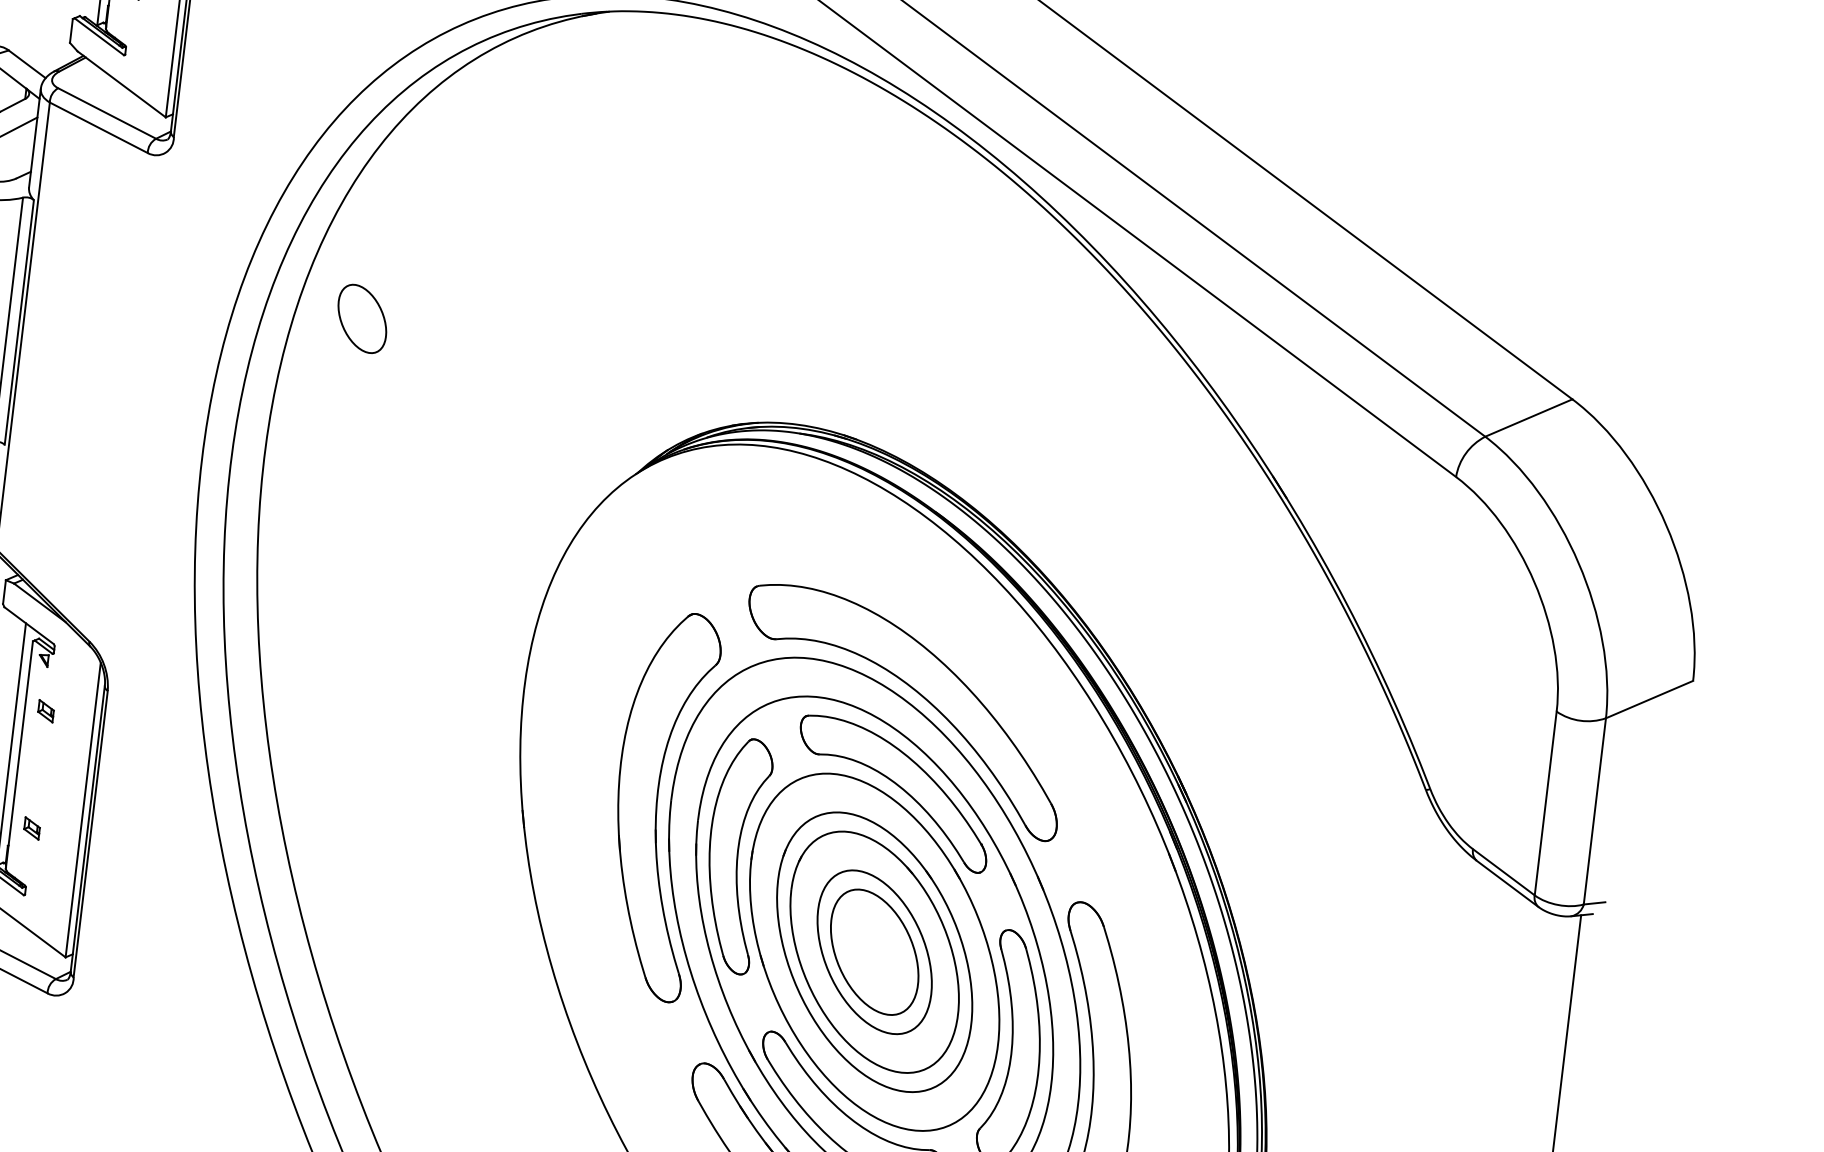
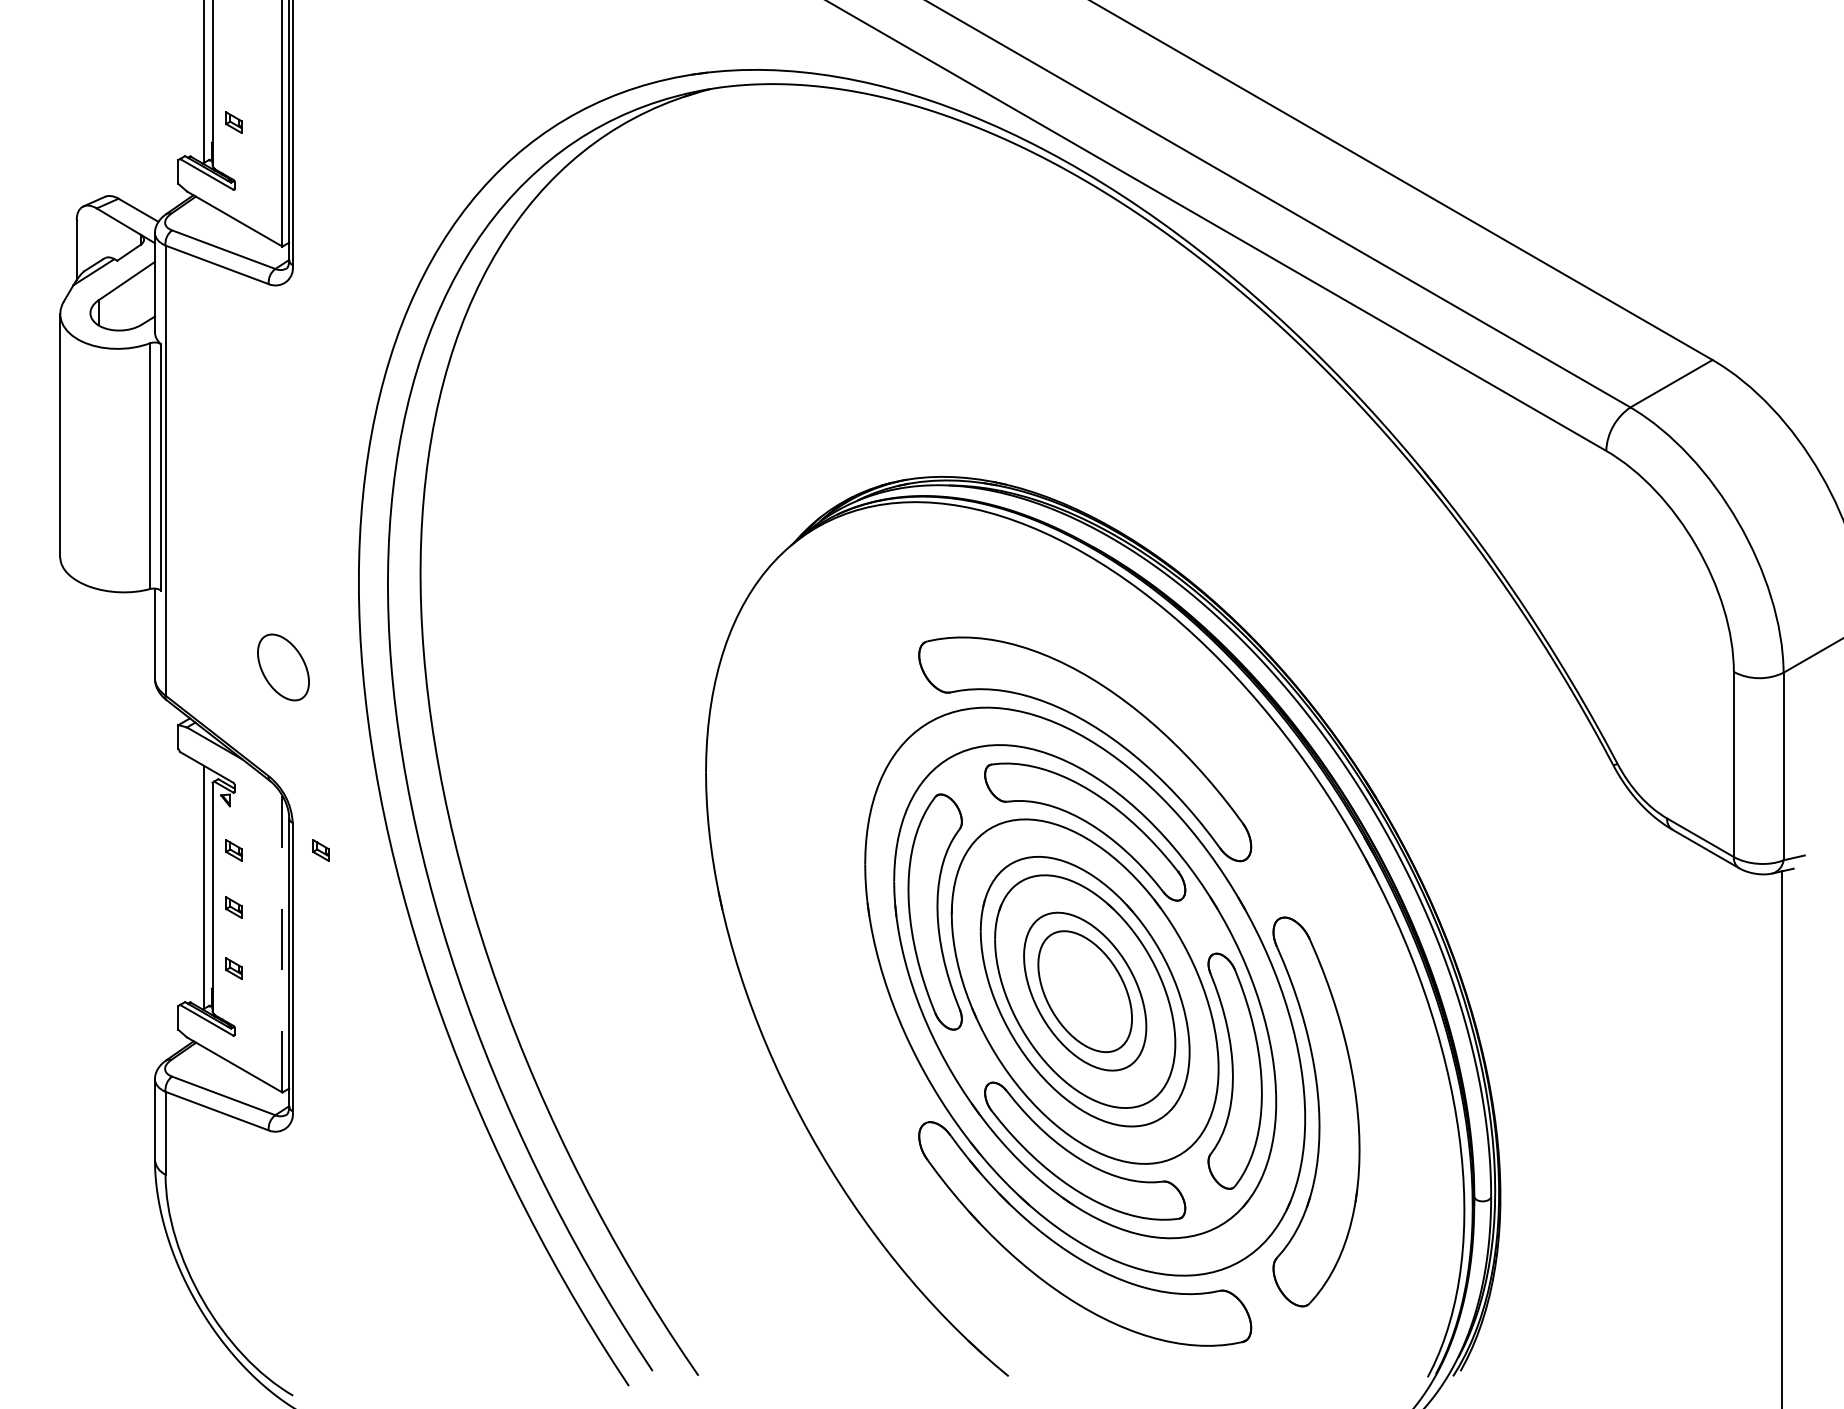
part: (362, 318) -> (283, 667), moved
part: (132, 721) -> (320, 850), added
part: (38, 767) -> (233, 907), added
part: (658, 805) -> (853, 871), removed
line: (83, 809) -> (282, 943), solid -> dashed

